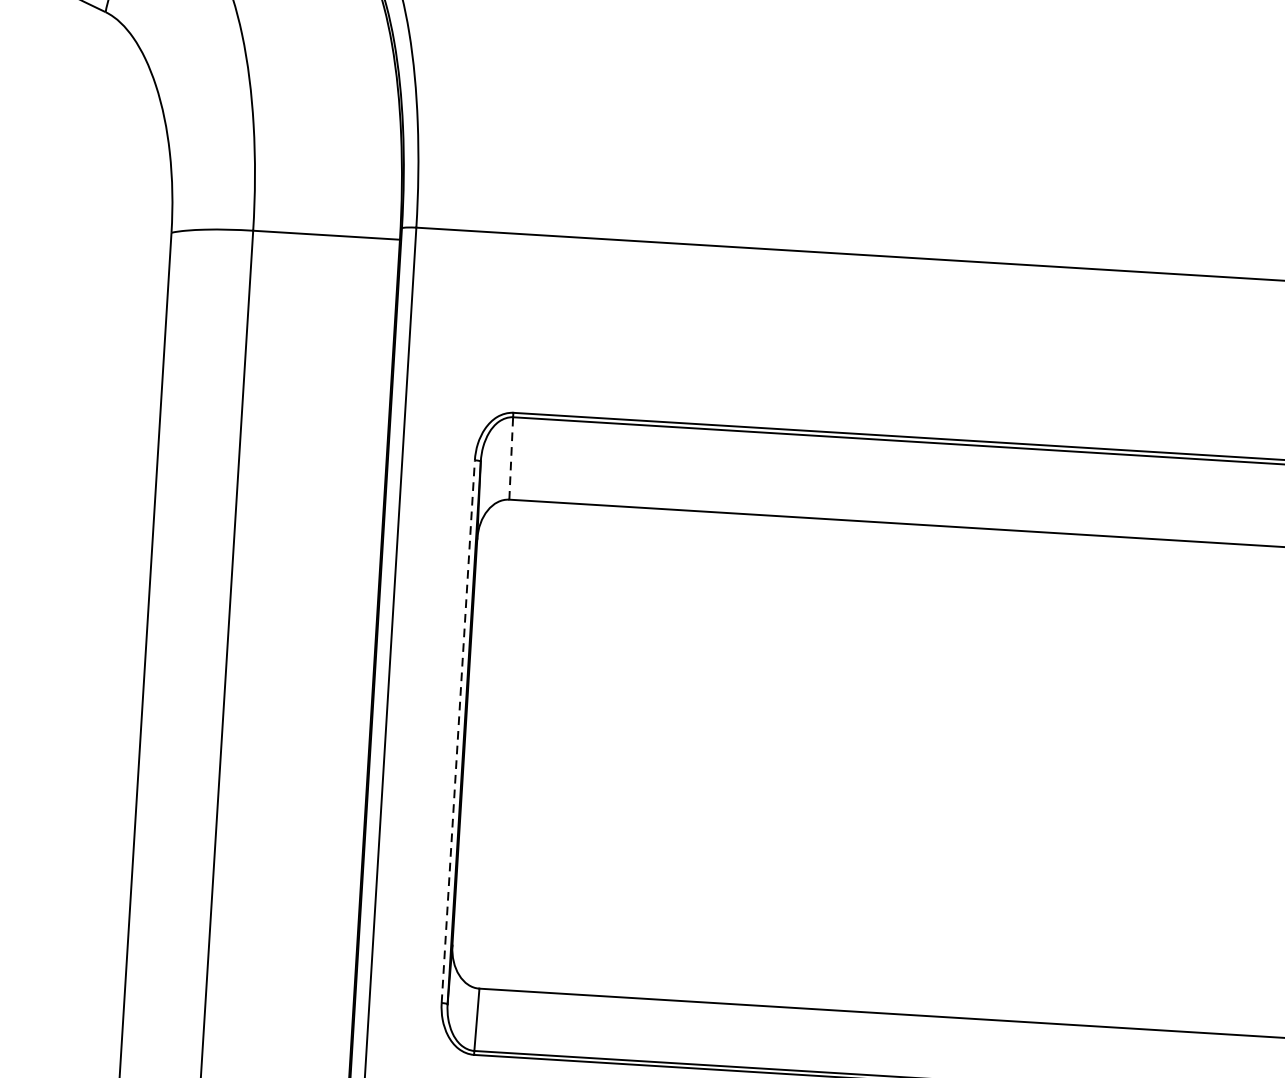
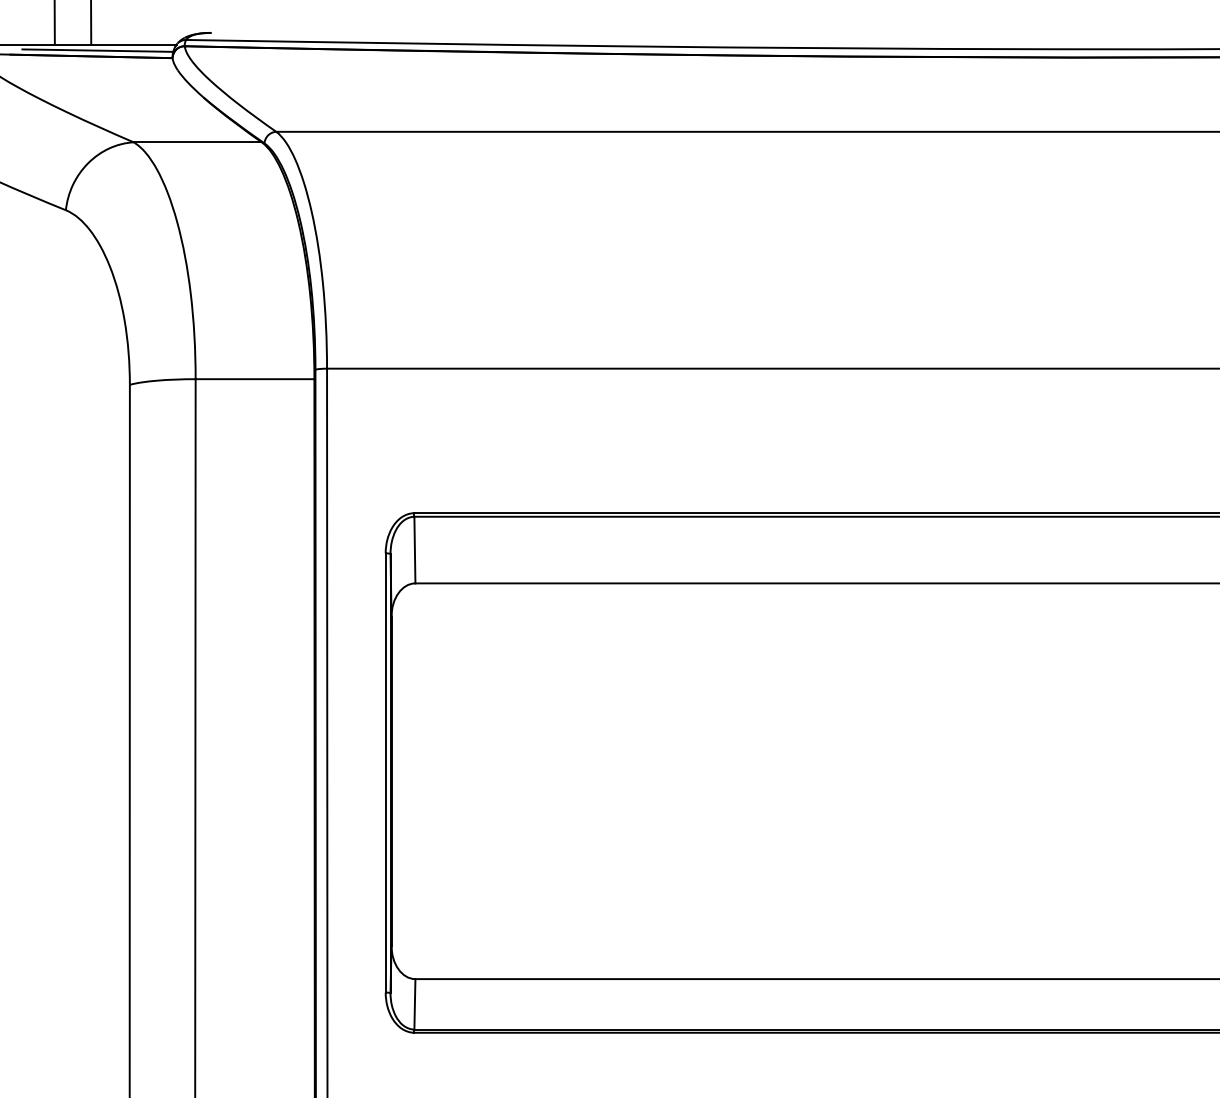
line: (510, 457) -> (414, 549), dashed -> solid
line: (458, 731) -> (385, 772), dashed -> solid

